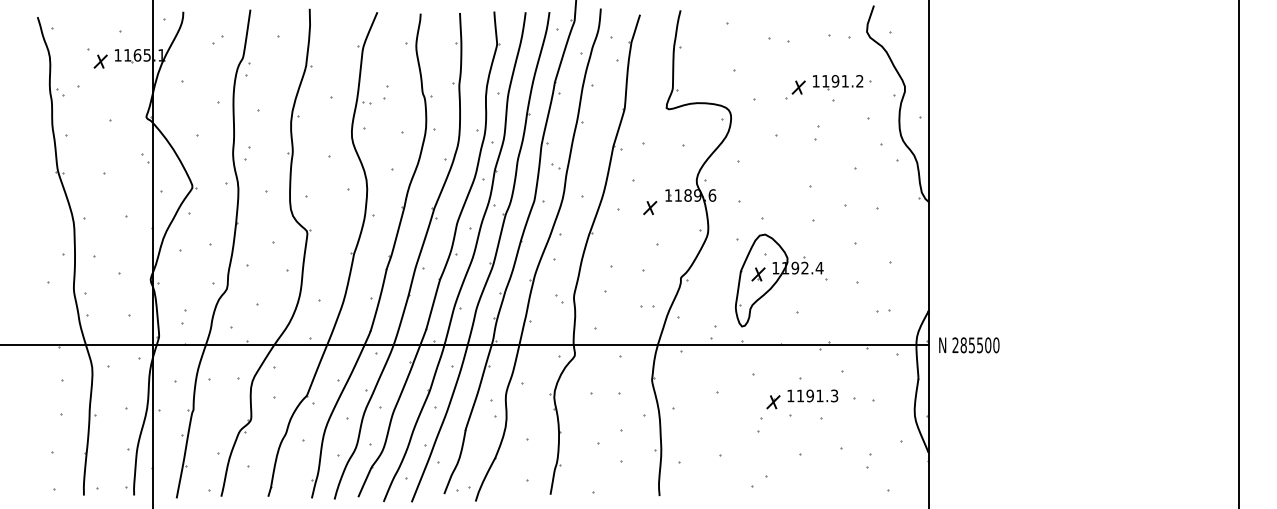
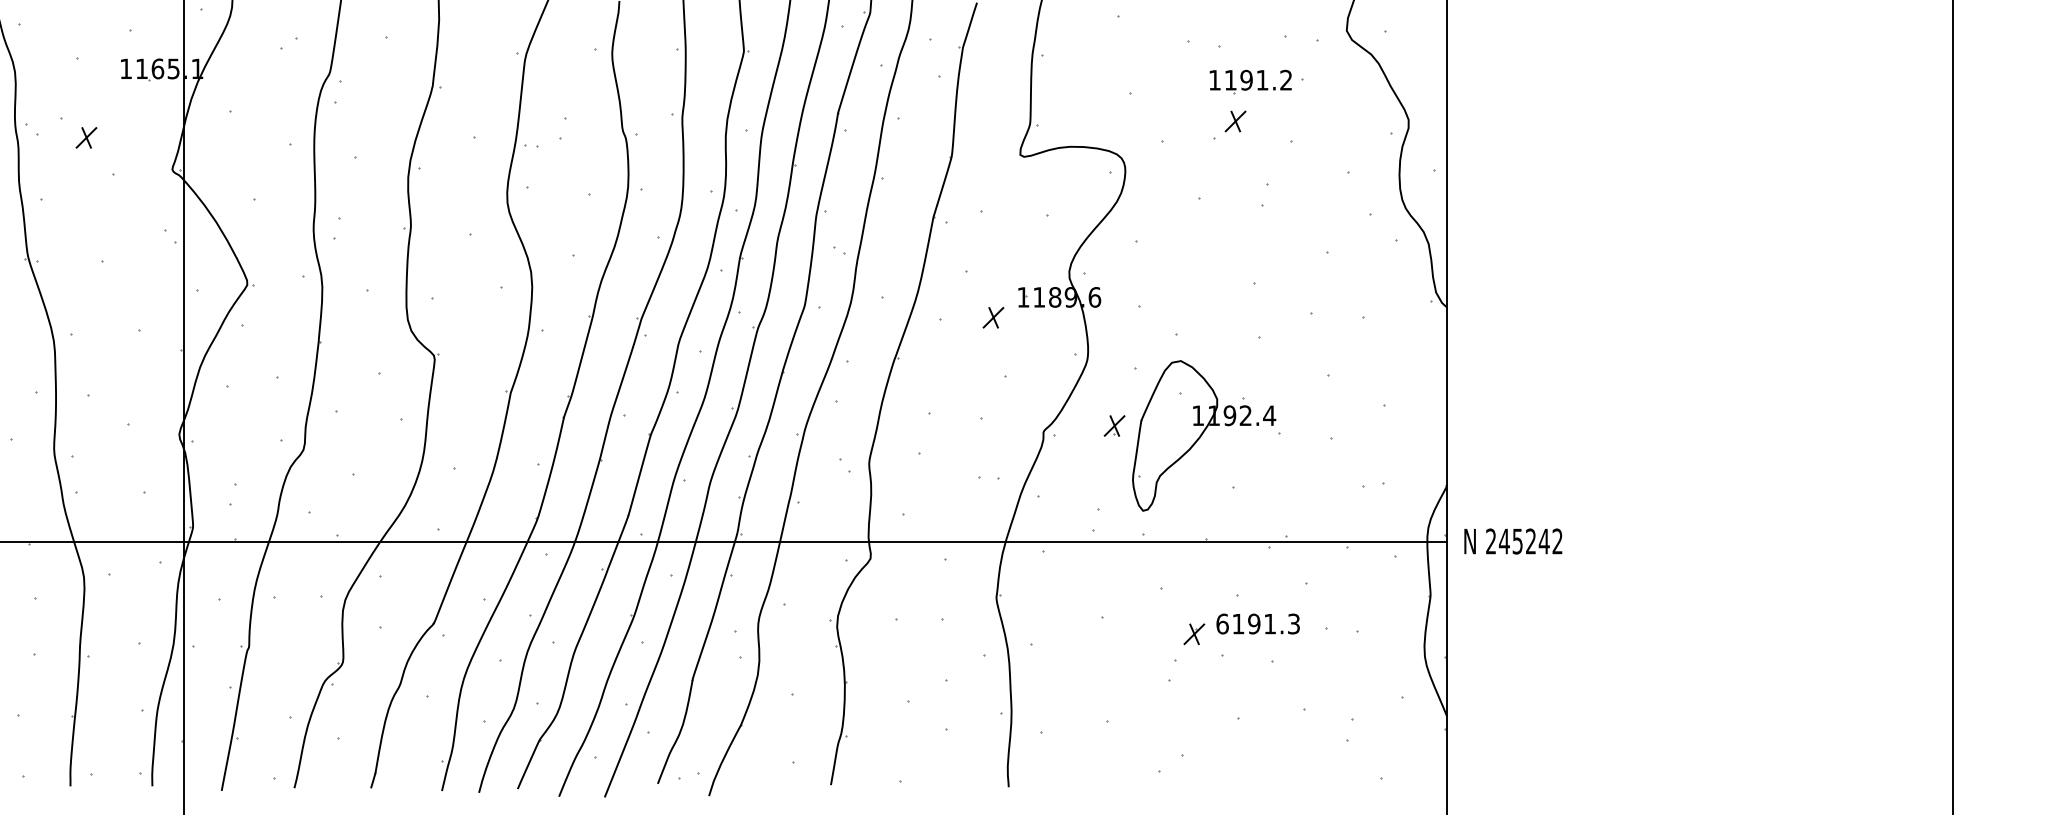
part: (100, 61) -> (86, 137), moved
part: (842, 82) -> (1257, 82), moved
part: (758, 274) -> (1114, 426), moved
text: (979, 345) -> (1530, 541), 285500 -> 245242
text: (790, 395) -> (1222, 623), 1191.3 -> 6191.3

